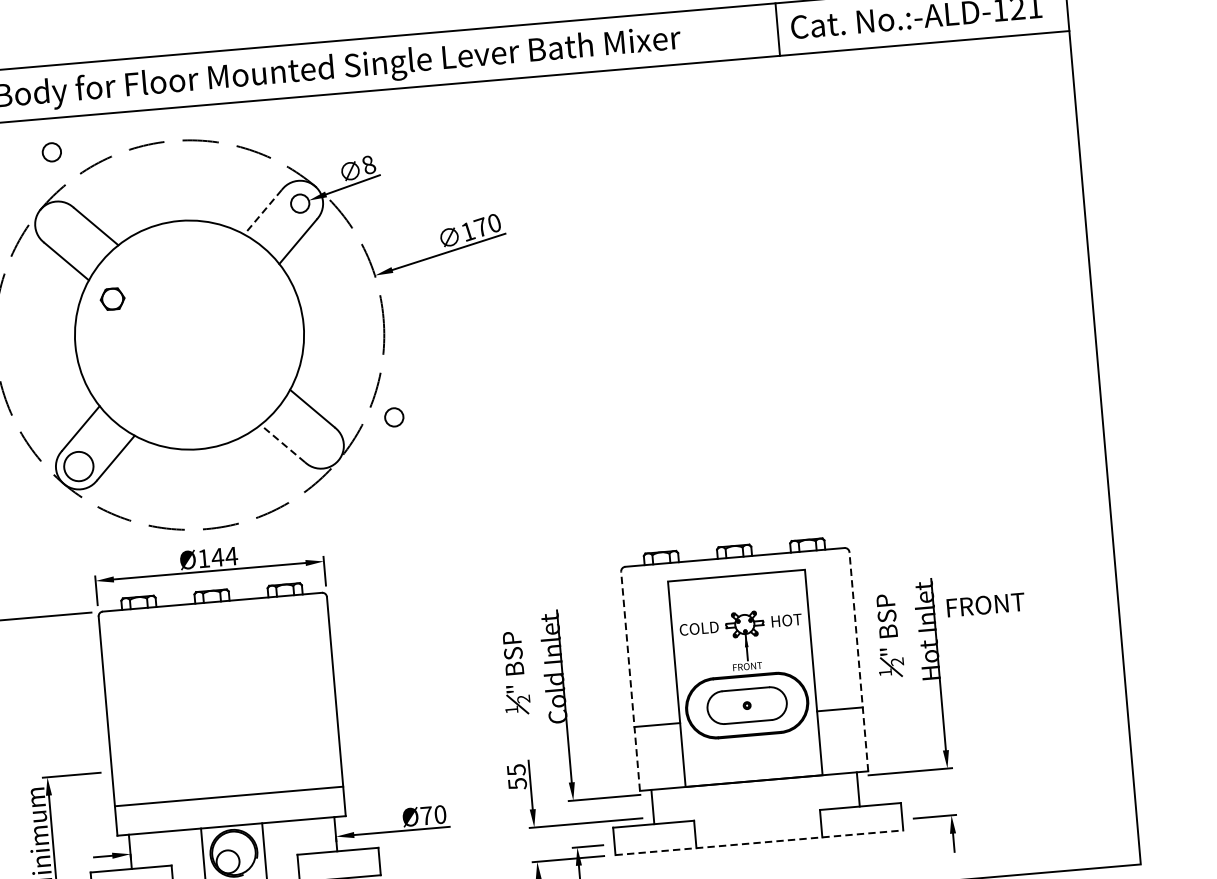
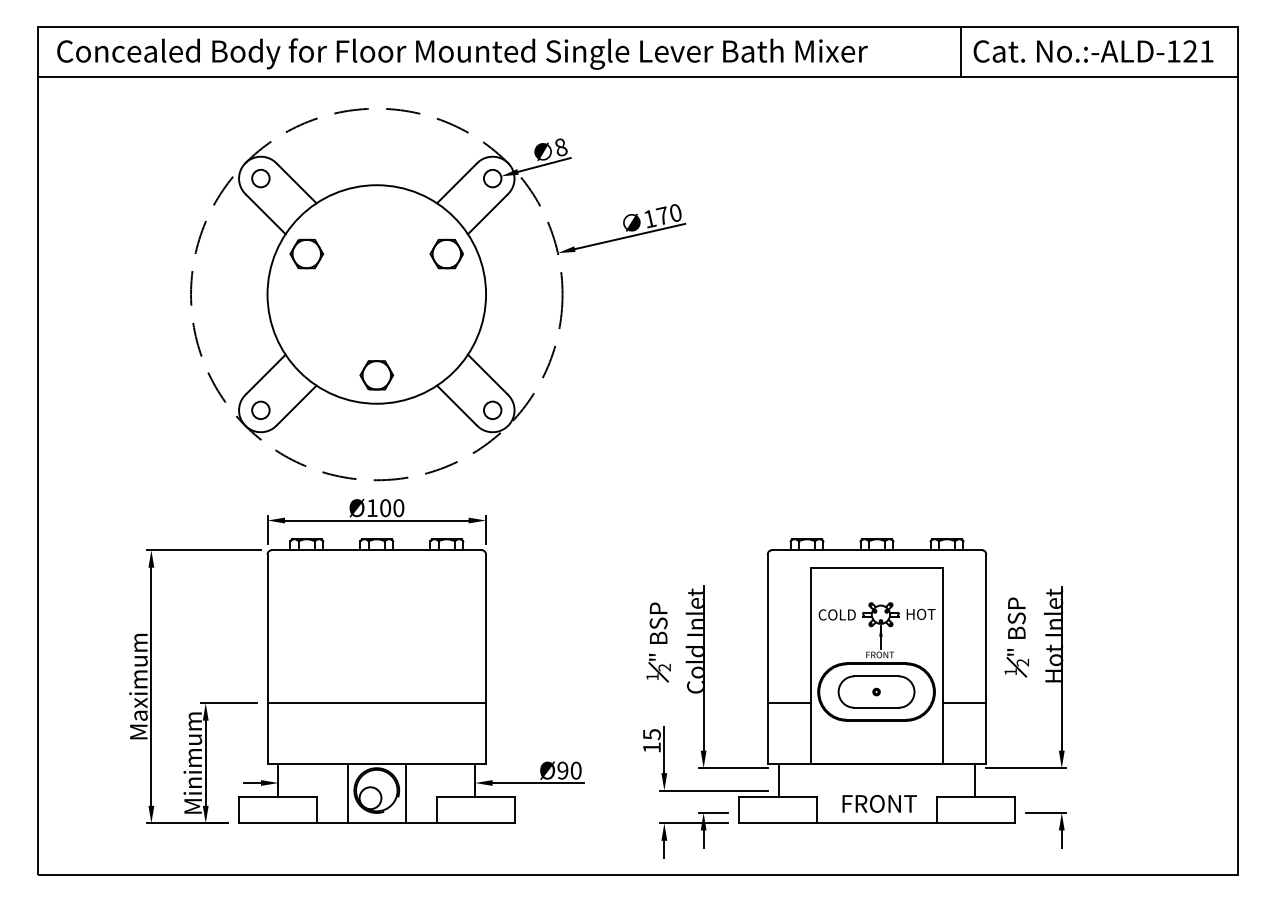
circle: (51, 152) -> (260, 178), moved
line: (262, 212) -> (456, 183), dashed -> solid
part: (258, 286) -> (446, 253), added
part: (112, 298) -> (306, 253), size x1.43
circle: (394, 416) -> (492, 409), moved
part: (196, 419) -> (376, 375), added
line: (282, 443) -> (456, 405), dashed -> solid
circle: (78, 466) -> (260, 410), size x0.62
text: (224, 557) -> (391, 508), 144 -> 100
text: (985, 604) -> (879, 803), moved
line: (859, 661) -> (986, 659), dashed -> solid
line: (630, 681) -> (767, 659), dashed -> solid
text: (517, 783) -> (651, 747), 55 -> 15
line: (228, 796) -> (376, 703), moved
text: (426, 815) -> (562, 770), 70 -> 90
line: (759, 842) -> (877, 823), dashed -> solid

